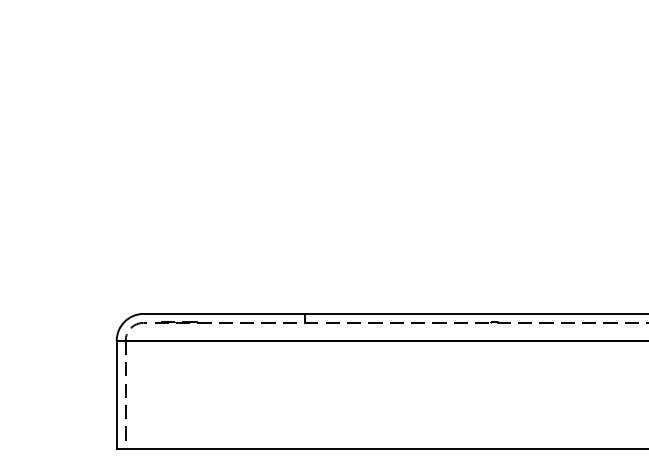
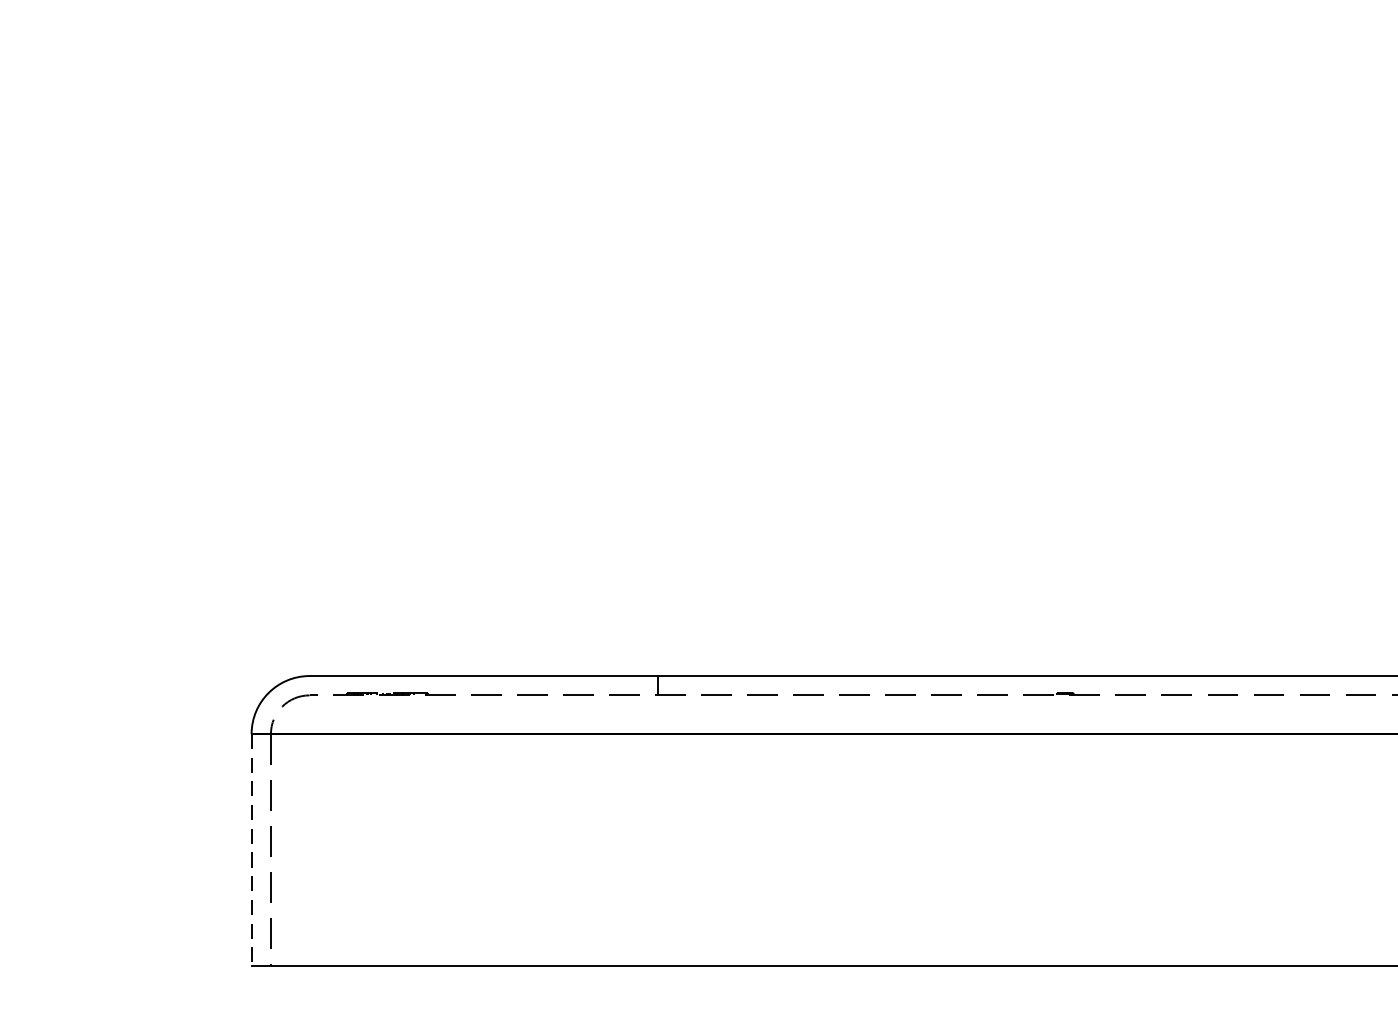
line: (116, 394) -> (251, 849), solid -> dashed

